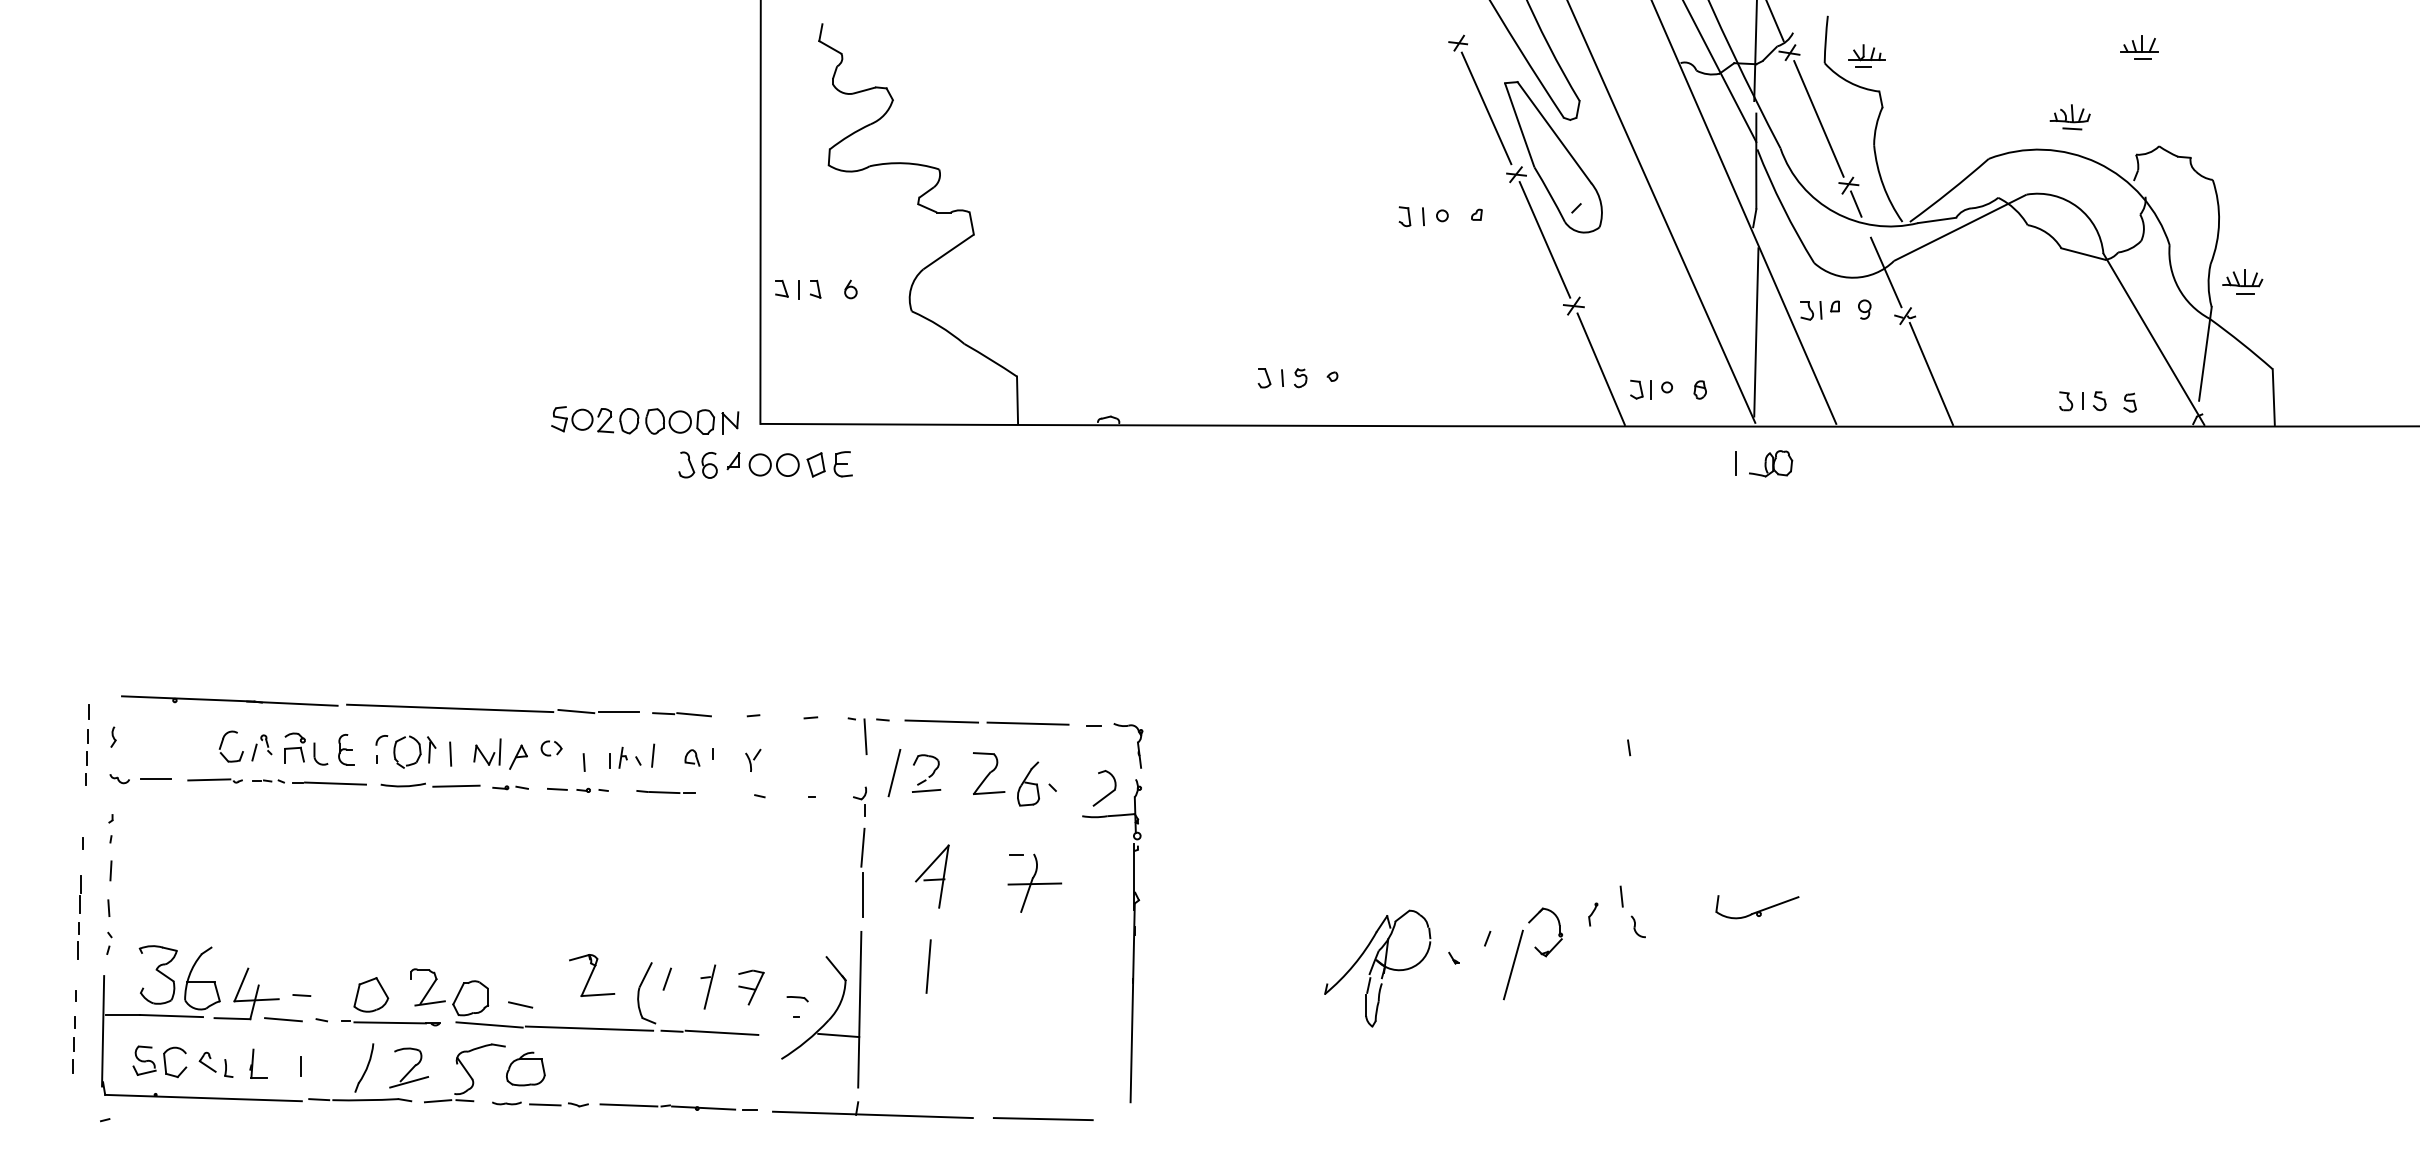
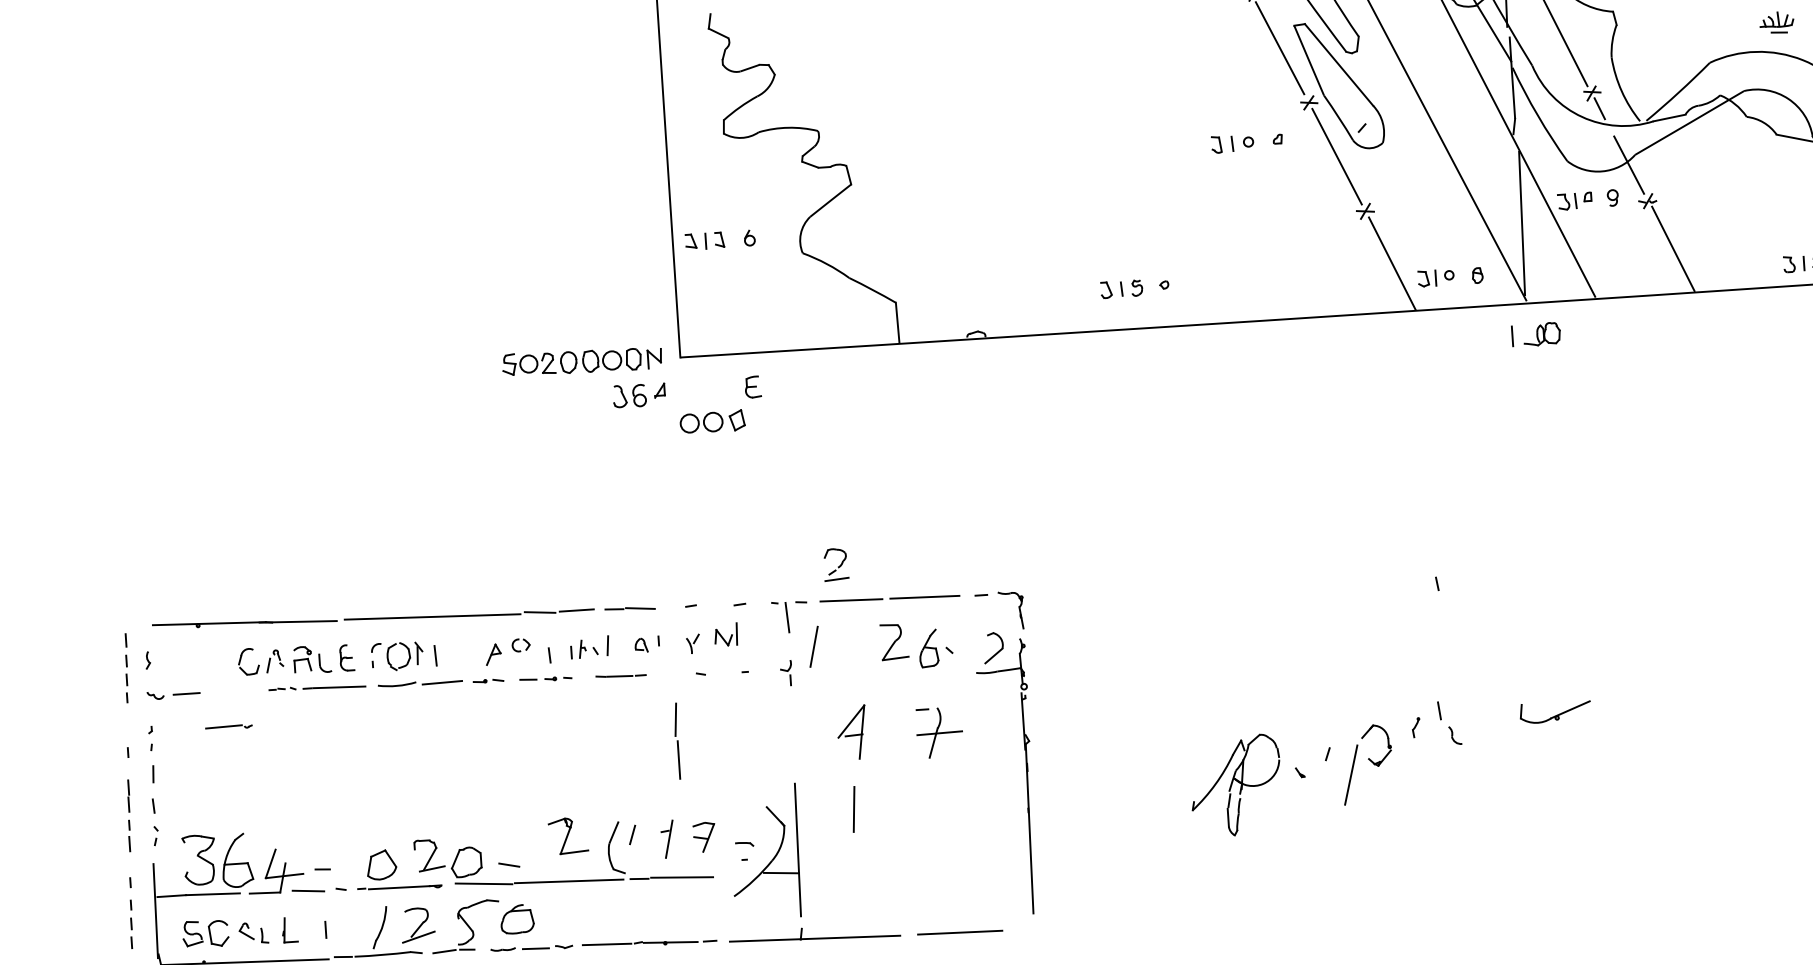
part: (786, 464) -> (712, 421), moved
part: (487, 751) -> (726, 634), moved
part: (926, 773) -> (835, 564), moved
part: (214, 780) -> (228, 727), moved
part: (862, 872) -> (676, 740), moved

